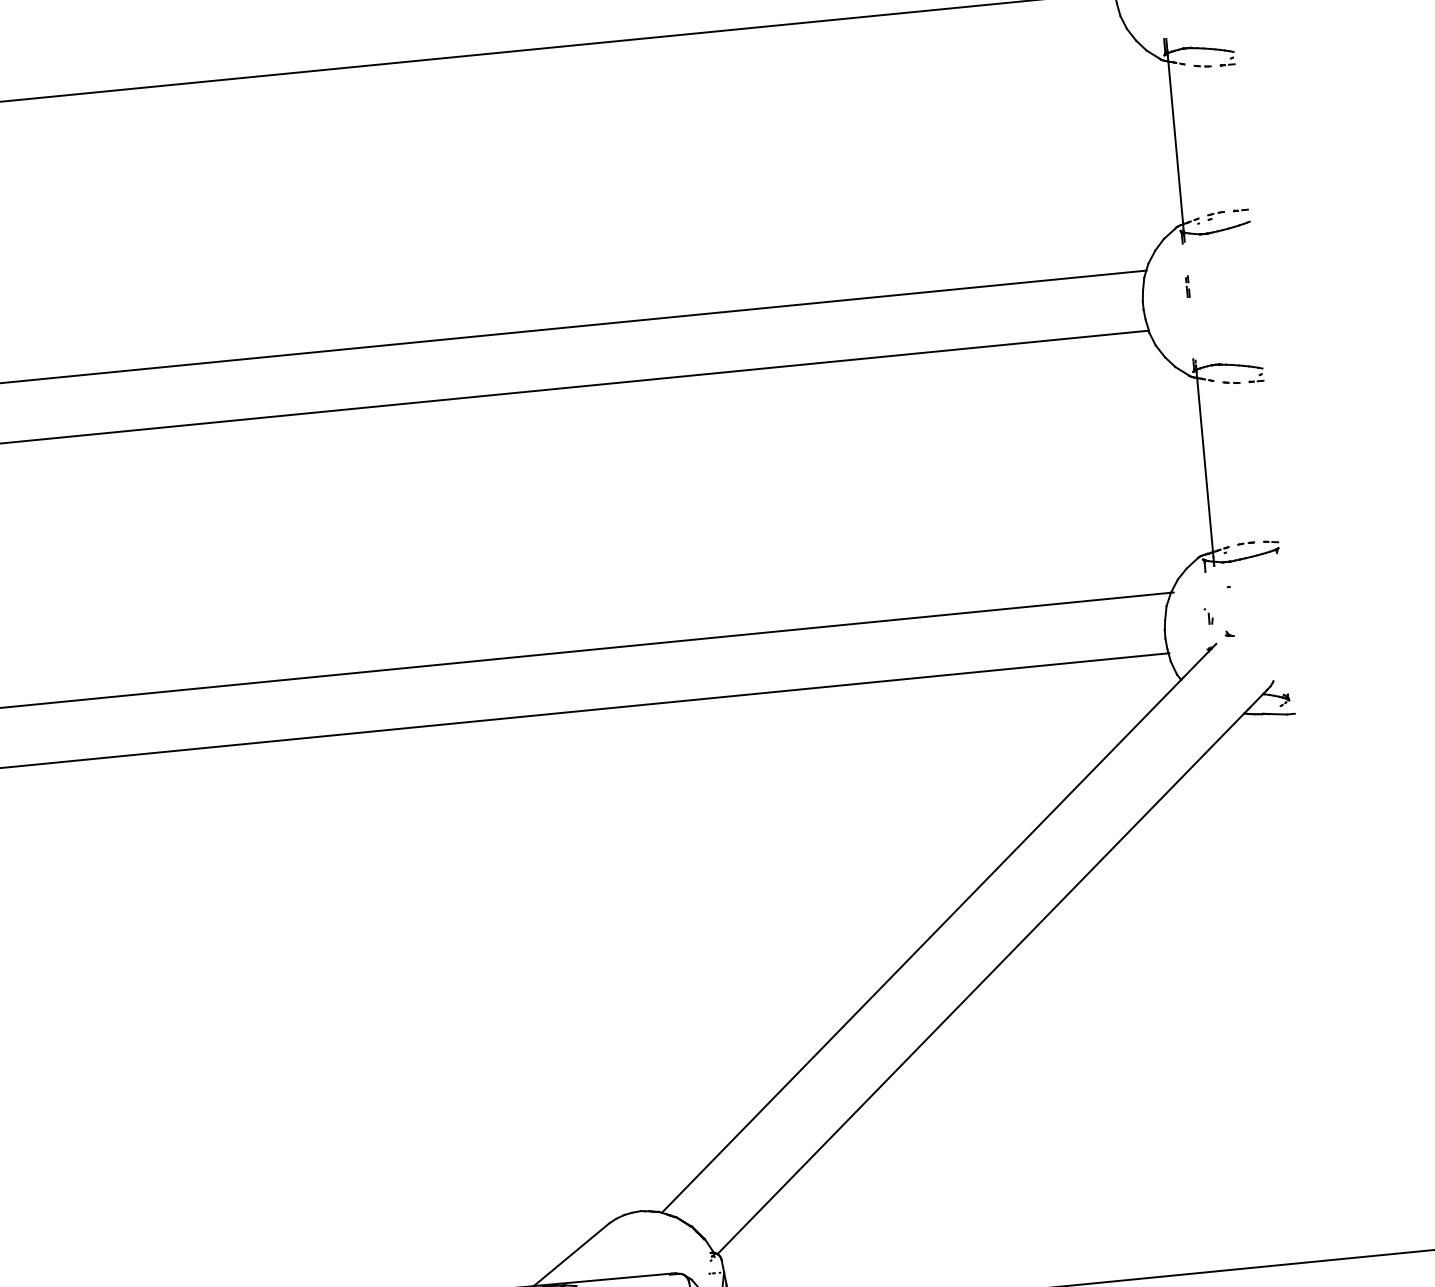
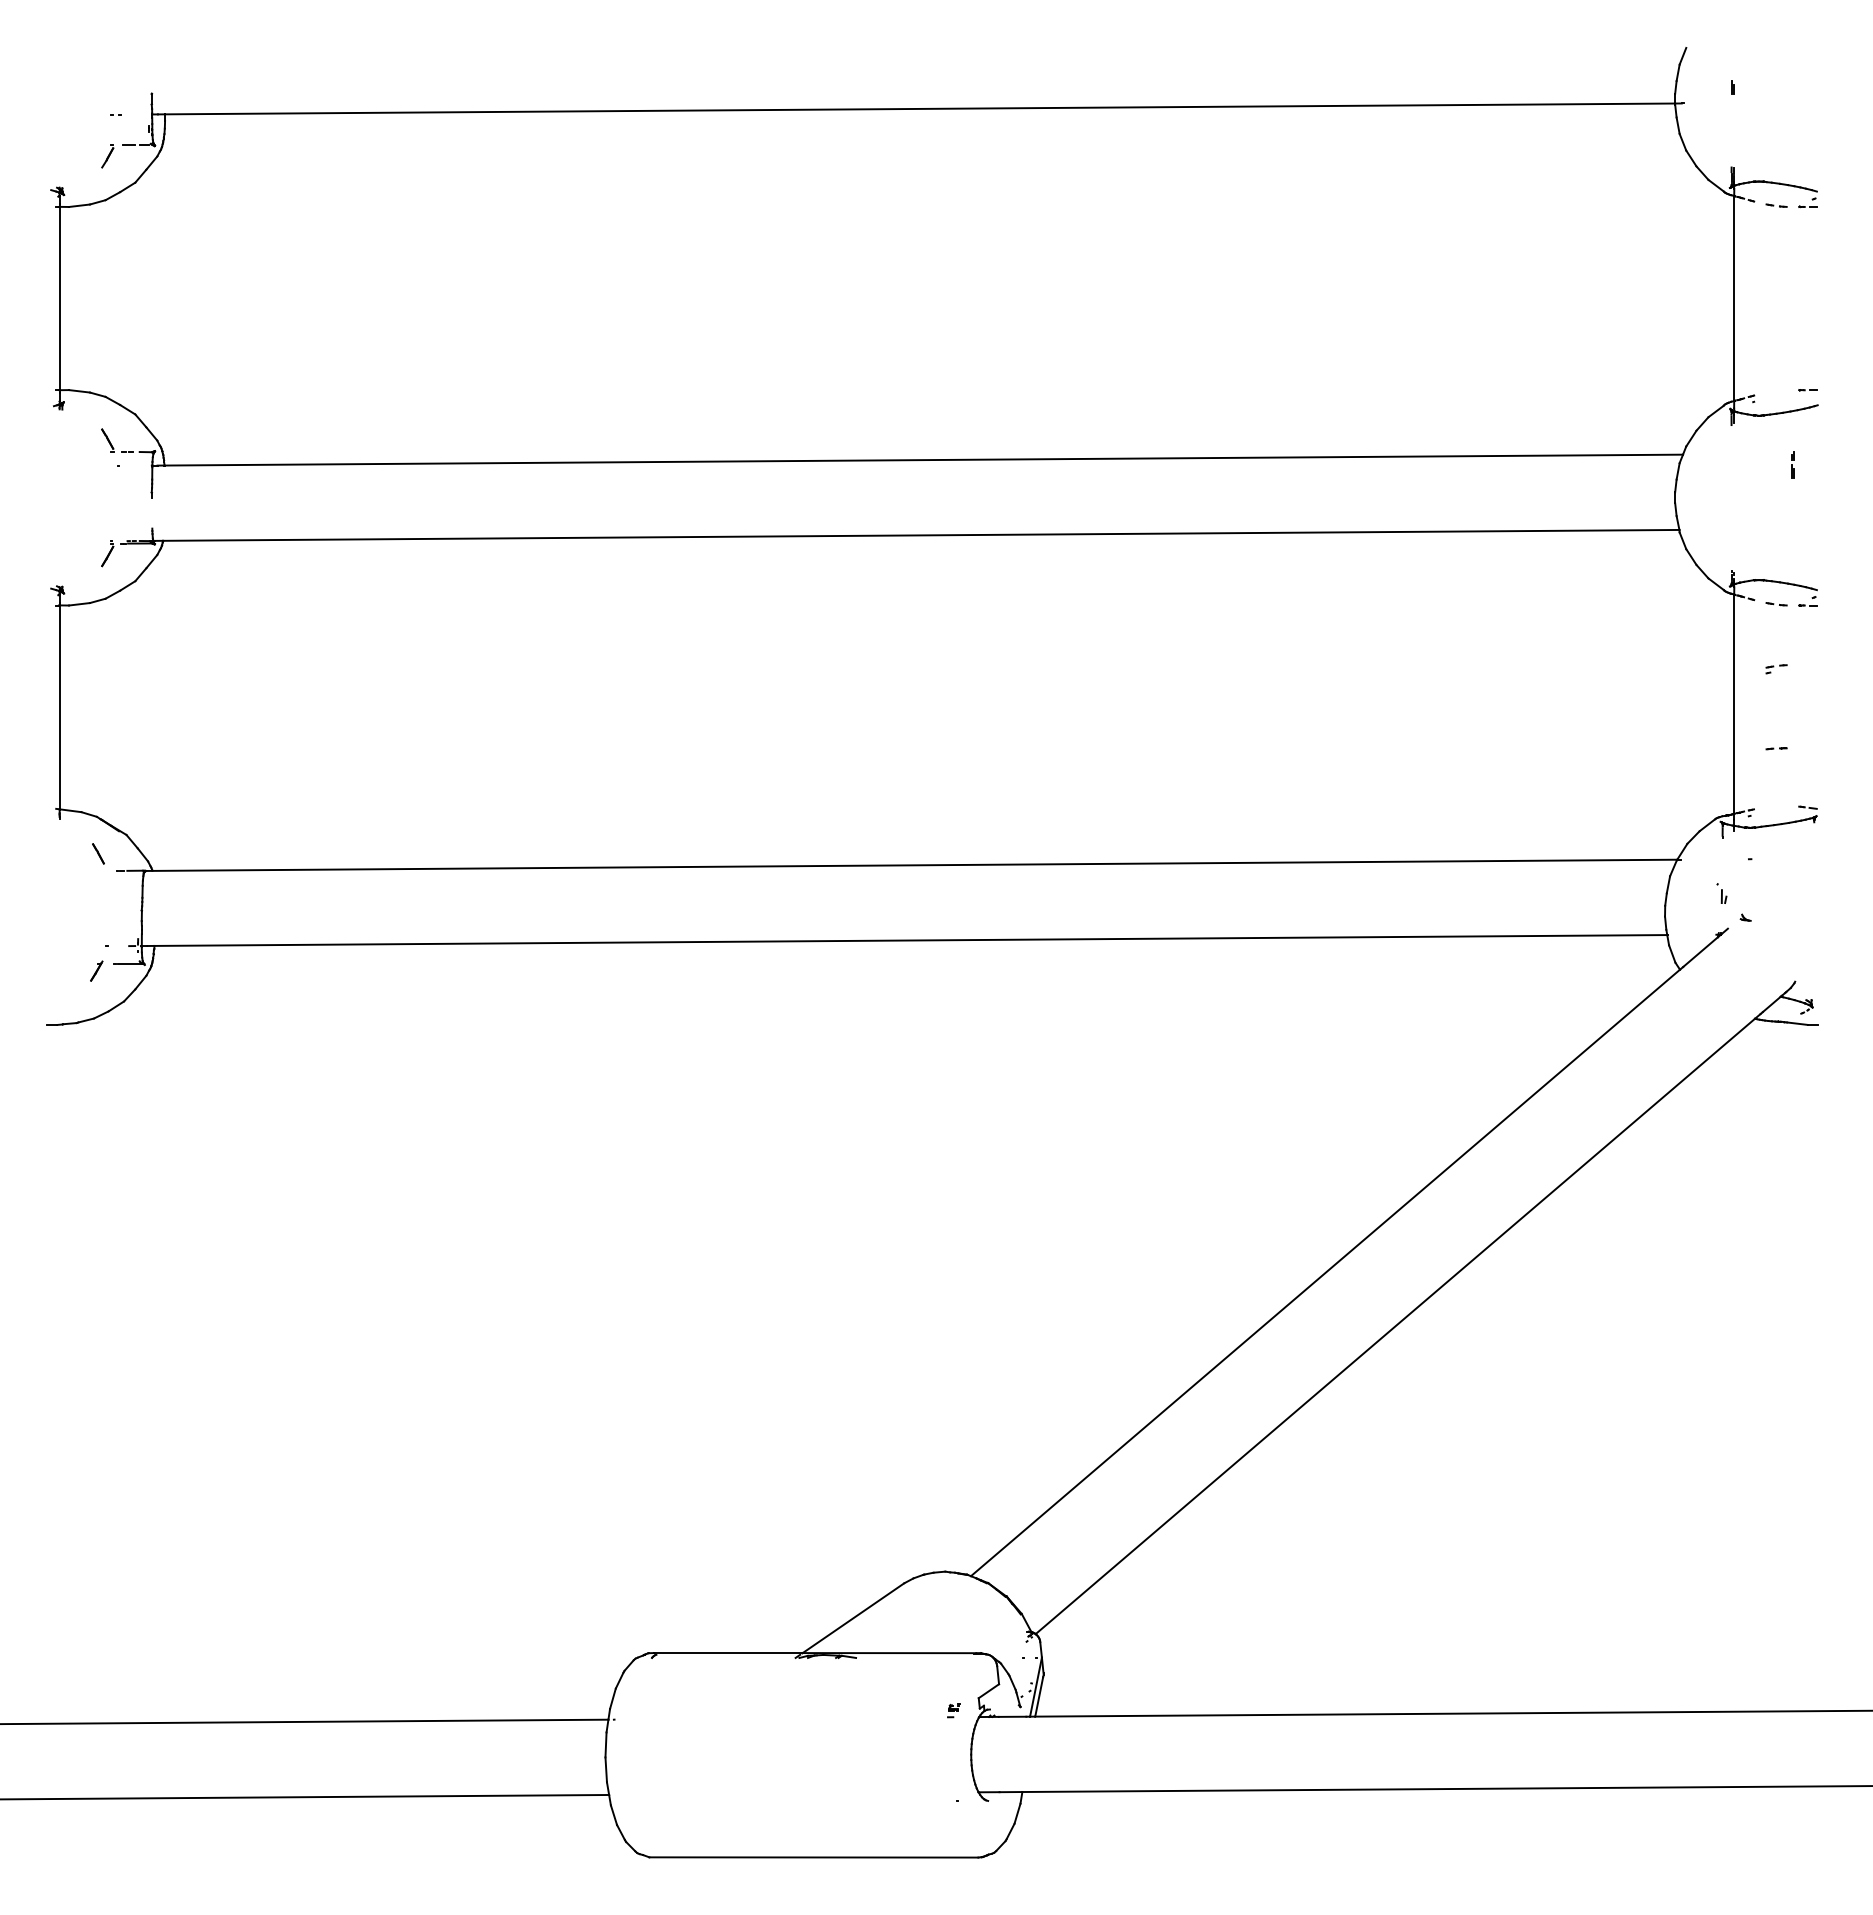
part: (1216, 216) -> (1776, 669), moved
line: (1187, 285) -> (1792, 464), moved
part: (1246, 543) -> (1776, 748), moved

